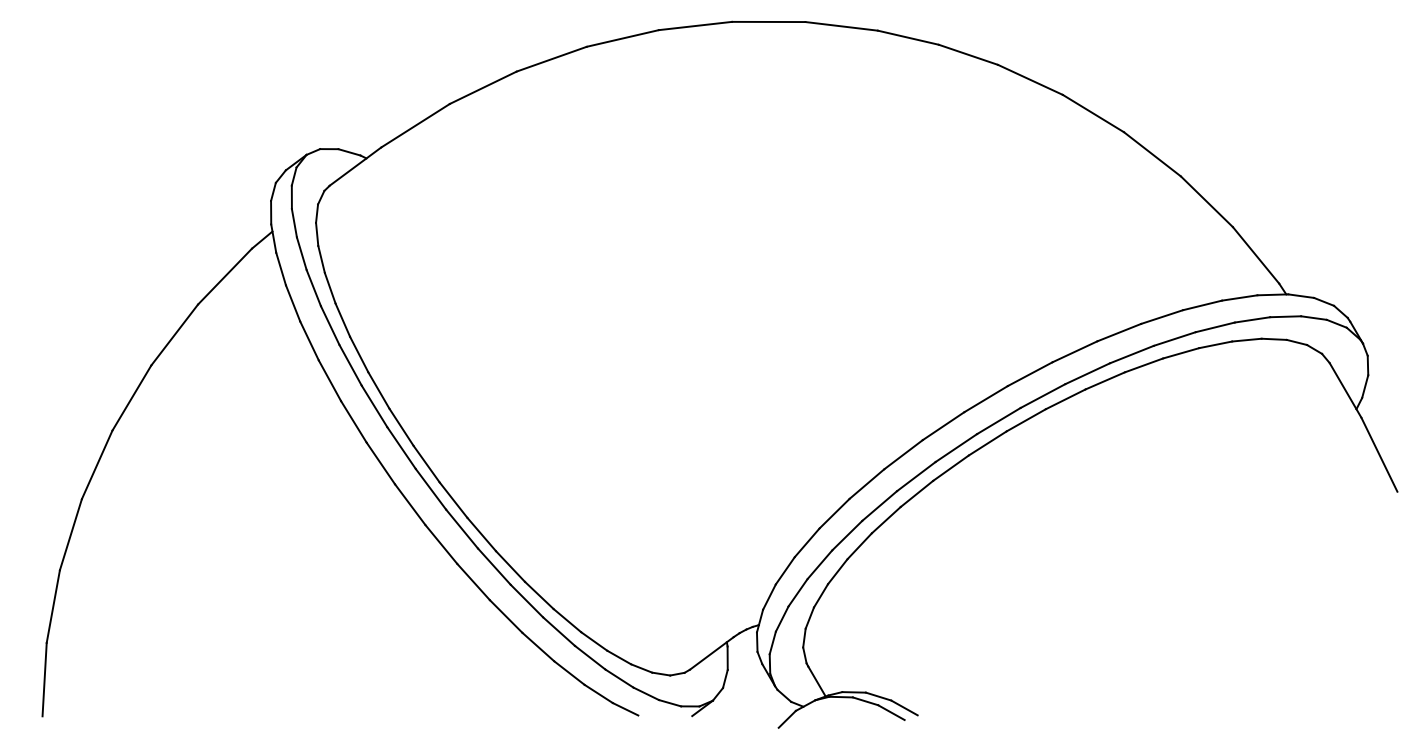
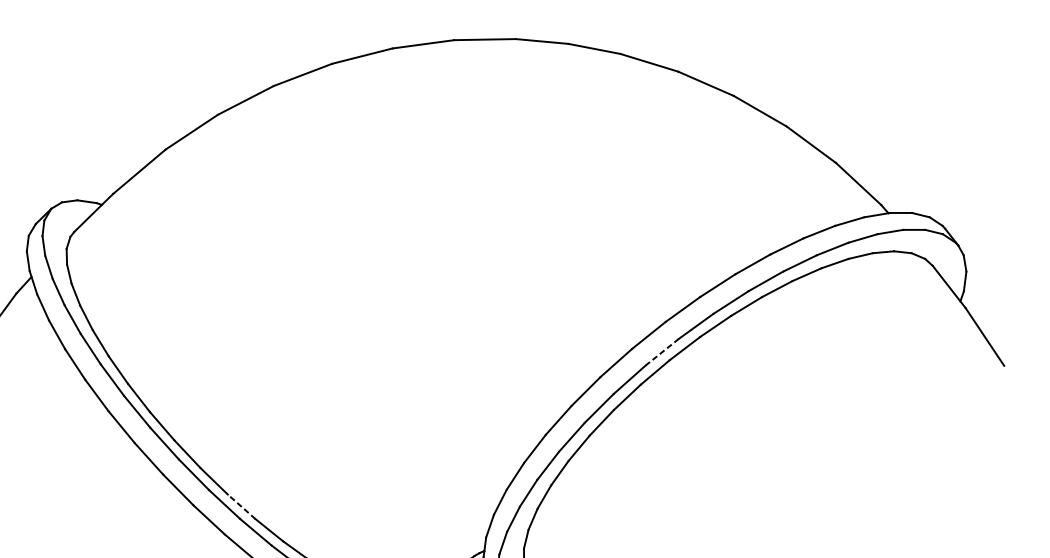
line: (999, 420) -> (662, 351), solid -> dashed
line: (481, 534) -> (241, 506), solid -> dashed

